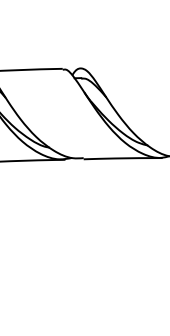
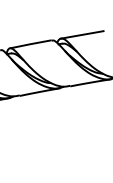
line: (121, 67) -> (82, 34), added

